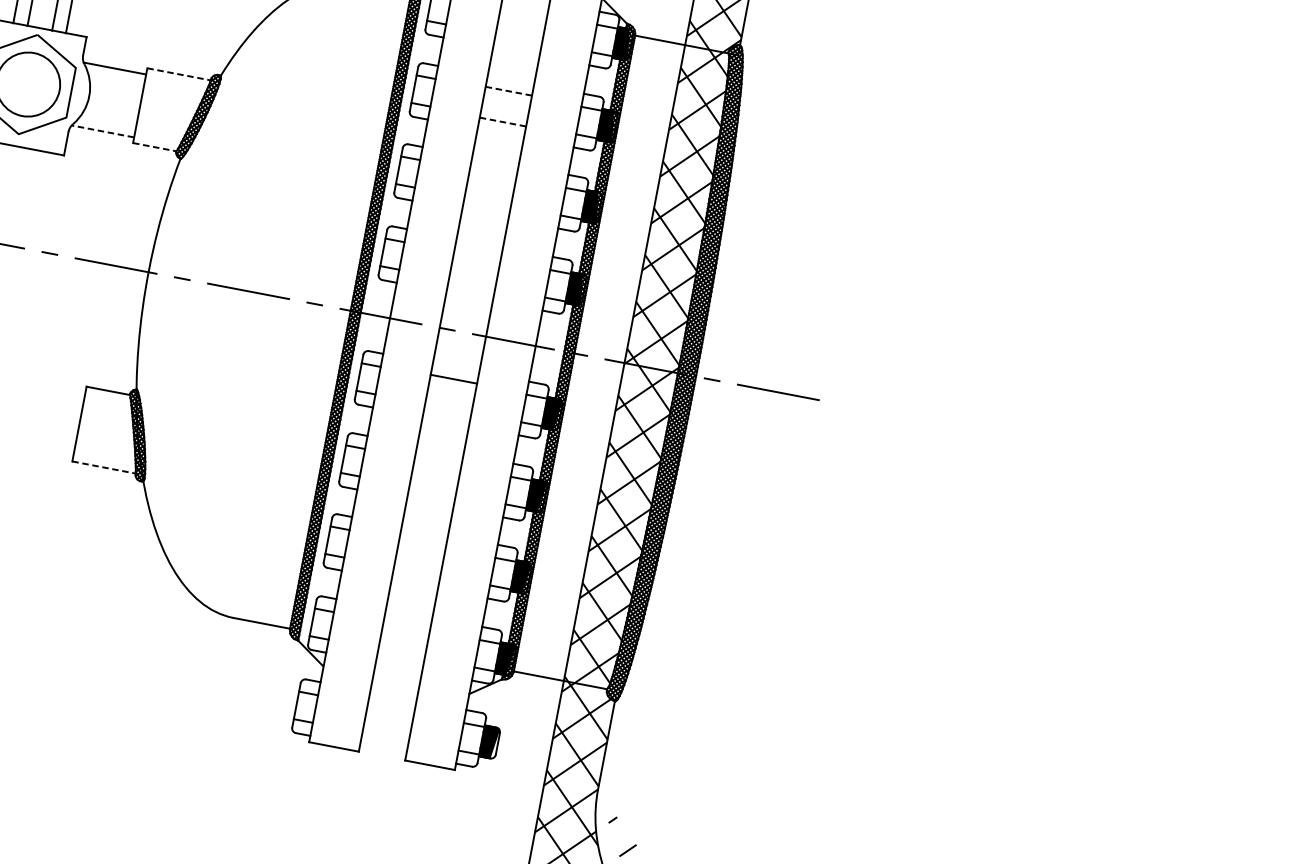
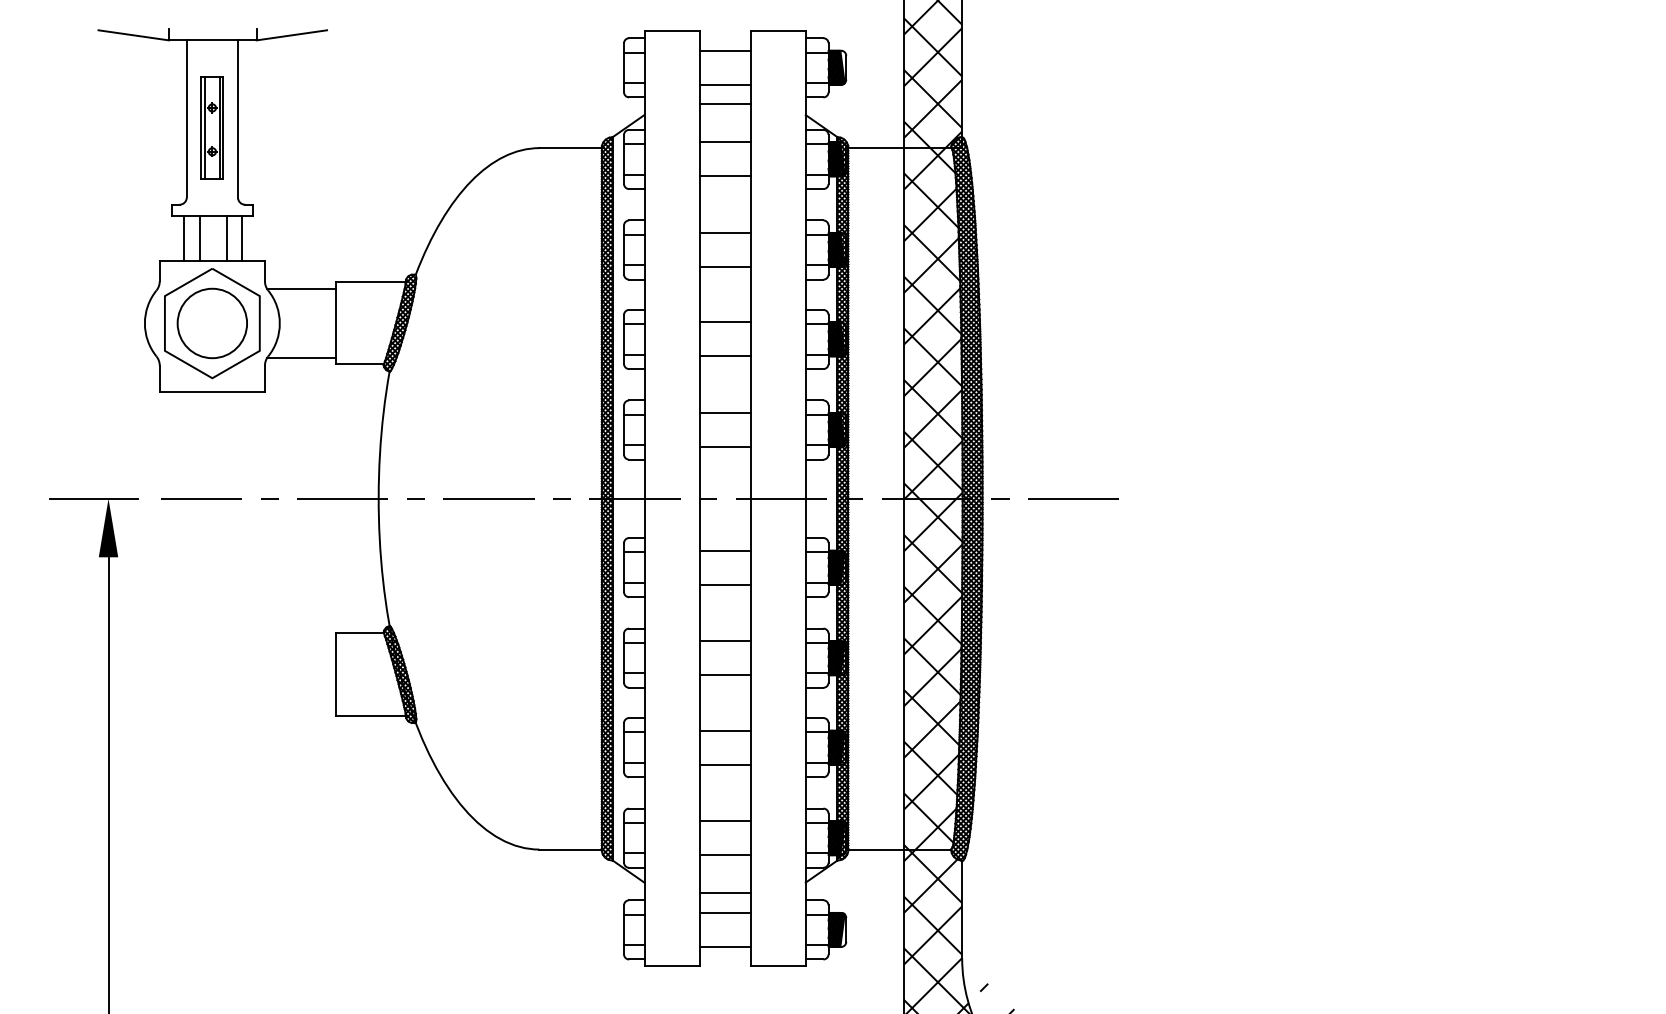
line: (523, 9) -> (724, 142), added
line: (517, 39) -> (724, 176), added
line: (178, 73) -> (370, 281), dashed -> solid
line: (509, 90) -> (725, 232), dashed -> solid
line: (502, 122) -> (725, 267), dashed -> solid
line: (102, 131) -> (300, 358), dashed -> solid
line: (154, 147) -> (359, 364), dashed -> solid
line: (492, 172) -> (724, 322), added
line: (486, 203) -> (724, 356), added
line: (476, 253) -> (724, 412), added
line: (470, 285) -> (724, 447), added
line: (447, 409) -> (724, 584), added
line: (437, 461) -> (724, 641), added
line: (103, 467) -> (370, 715), dashed -> solid
line: (431, 492) -> (724, 675), added
line: (422, 542) -> (724, 730), added
line: (416, 572) -> (724, 764), added
line: (406, 624) -> (724, 821), added
line: (400, 655) -> (724, 855), added
line: (393, 689) -> (724, 893), added
line: (390, 707) -> (724, 912), added
line: (384, 737) -> (724, 946), added

